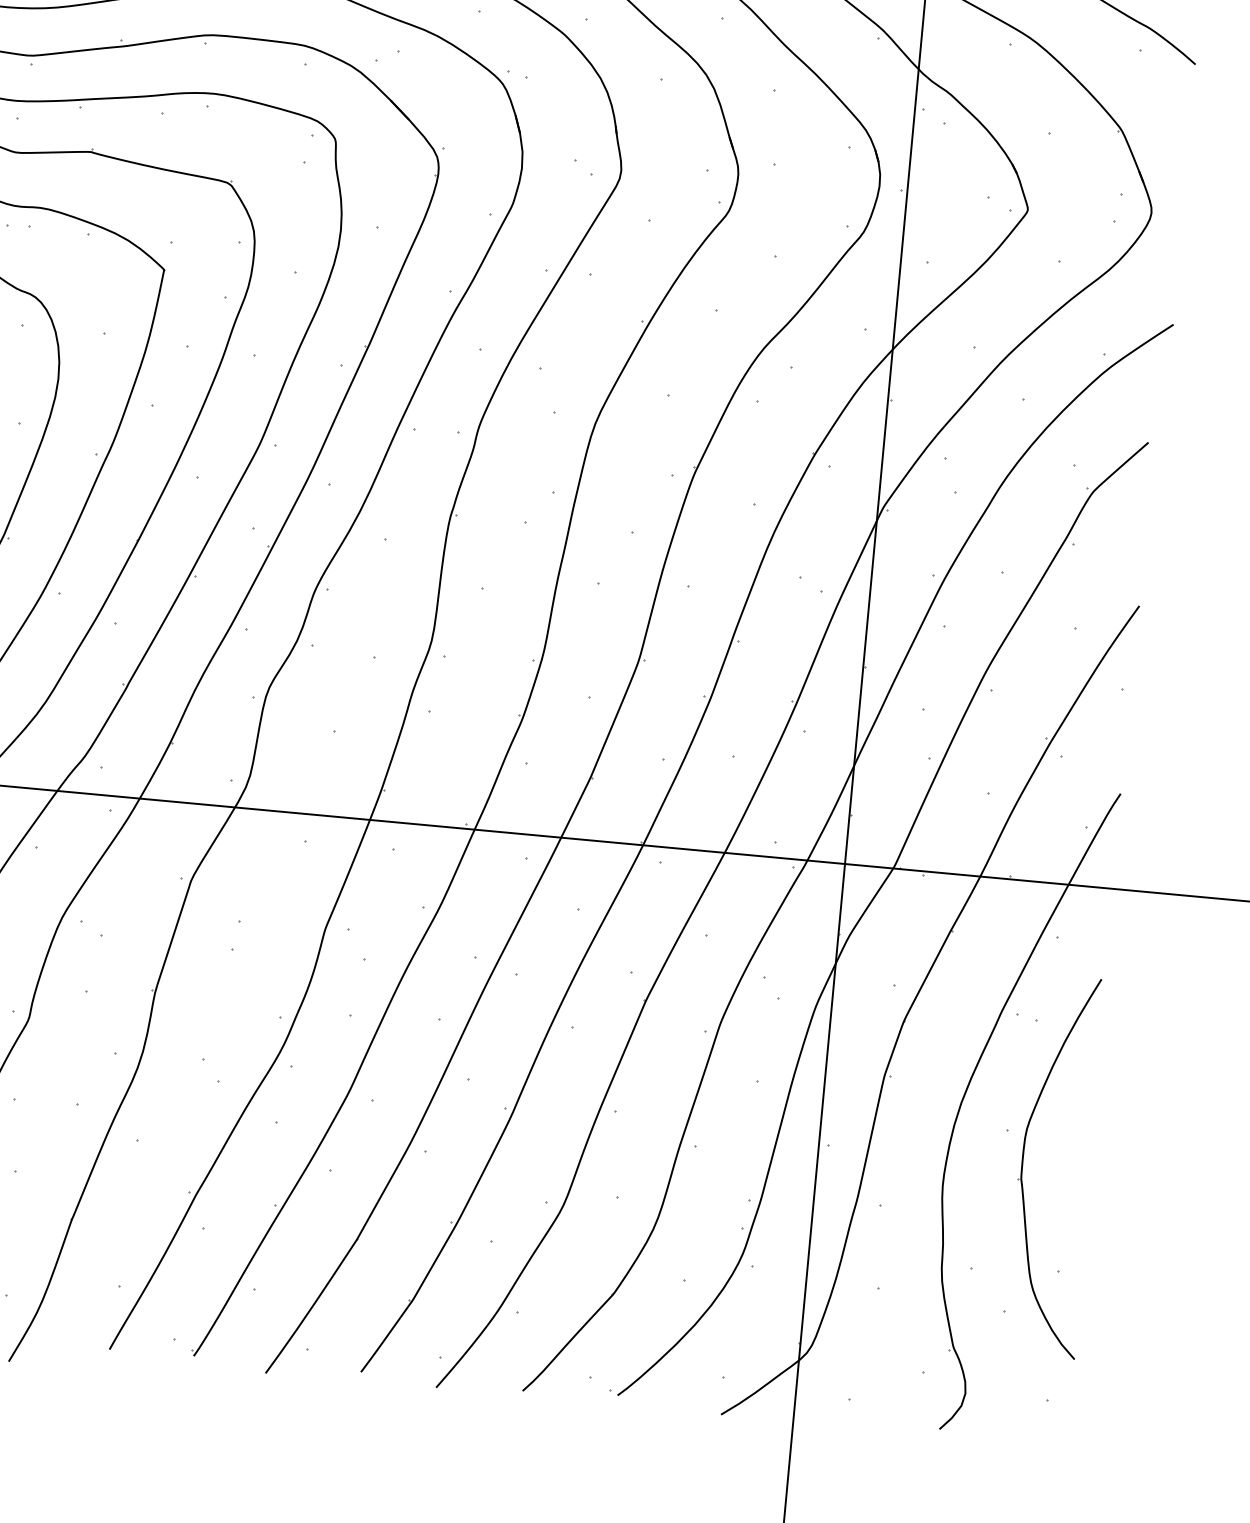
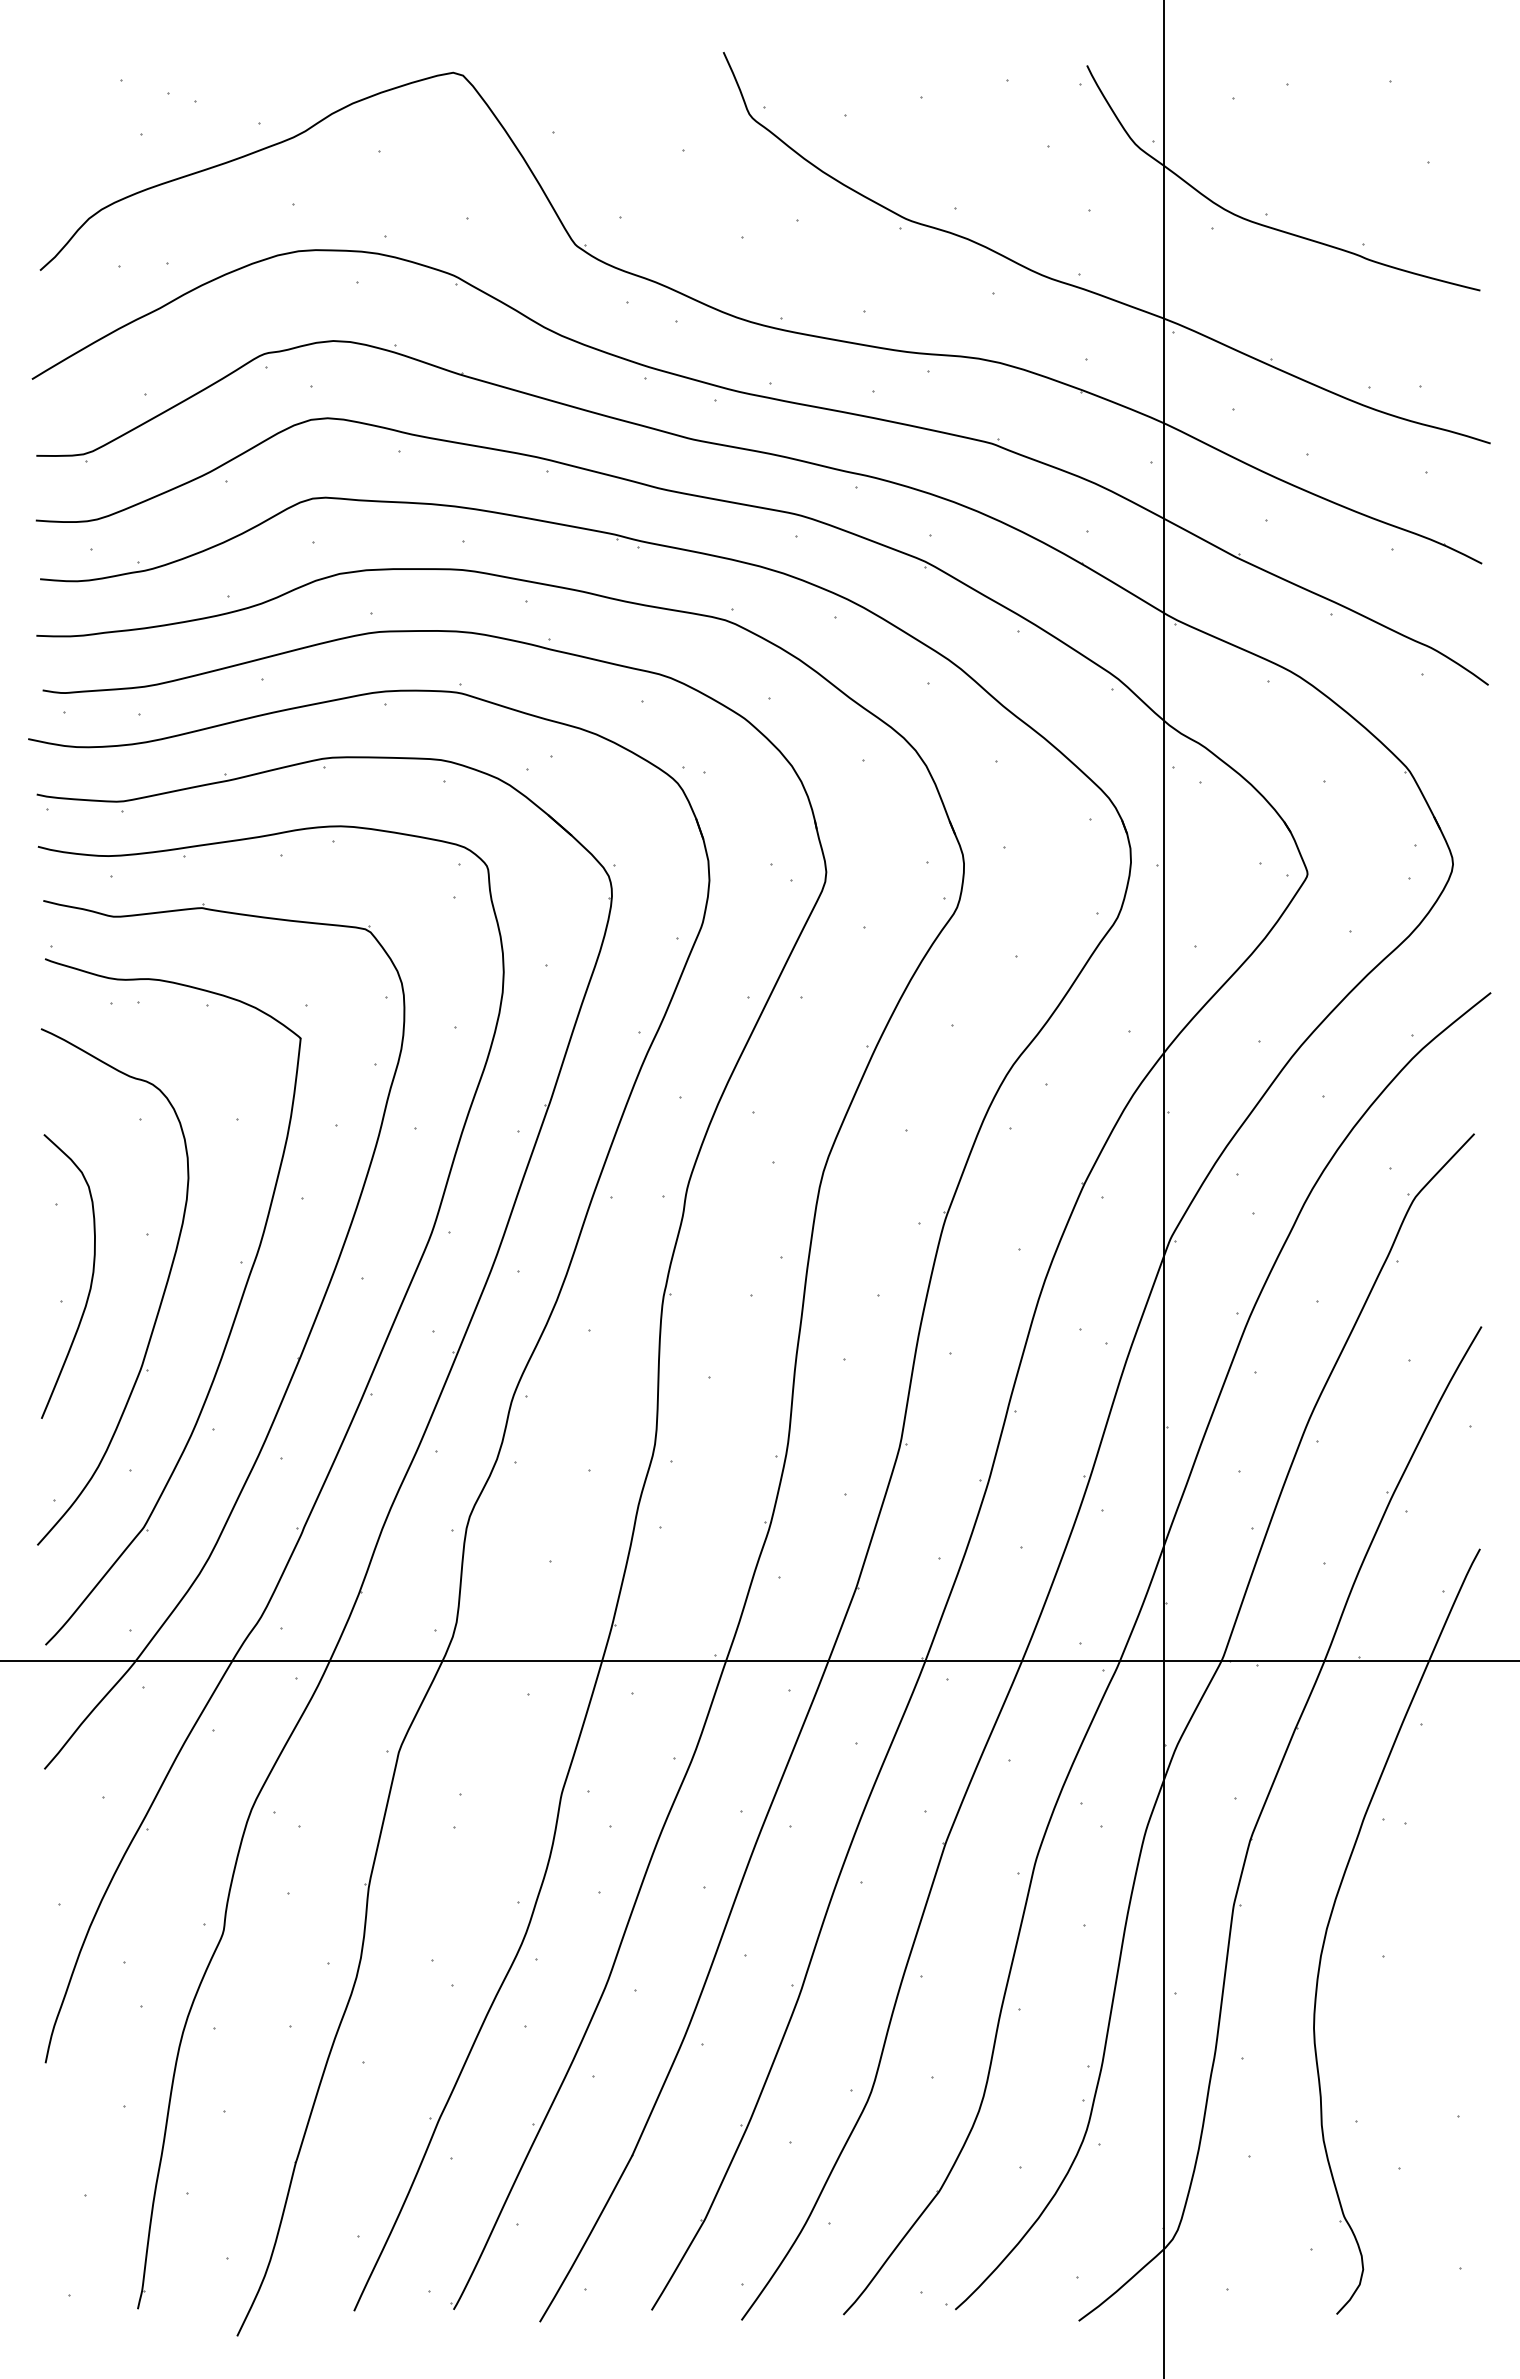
part: (1022, 1163) -> (1405, 1993), removed

